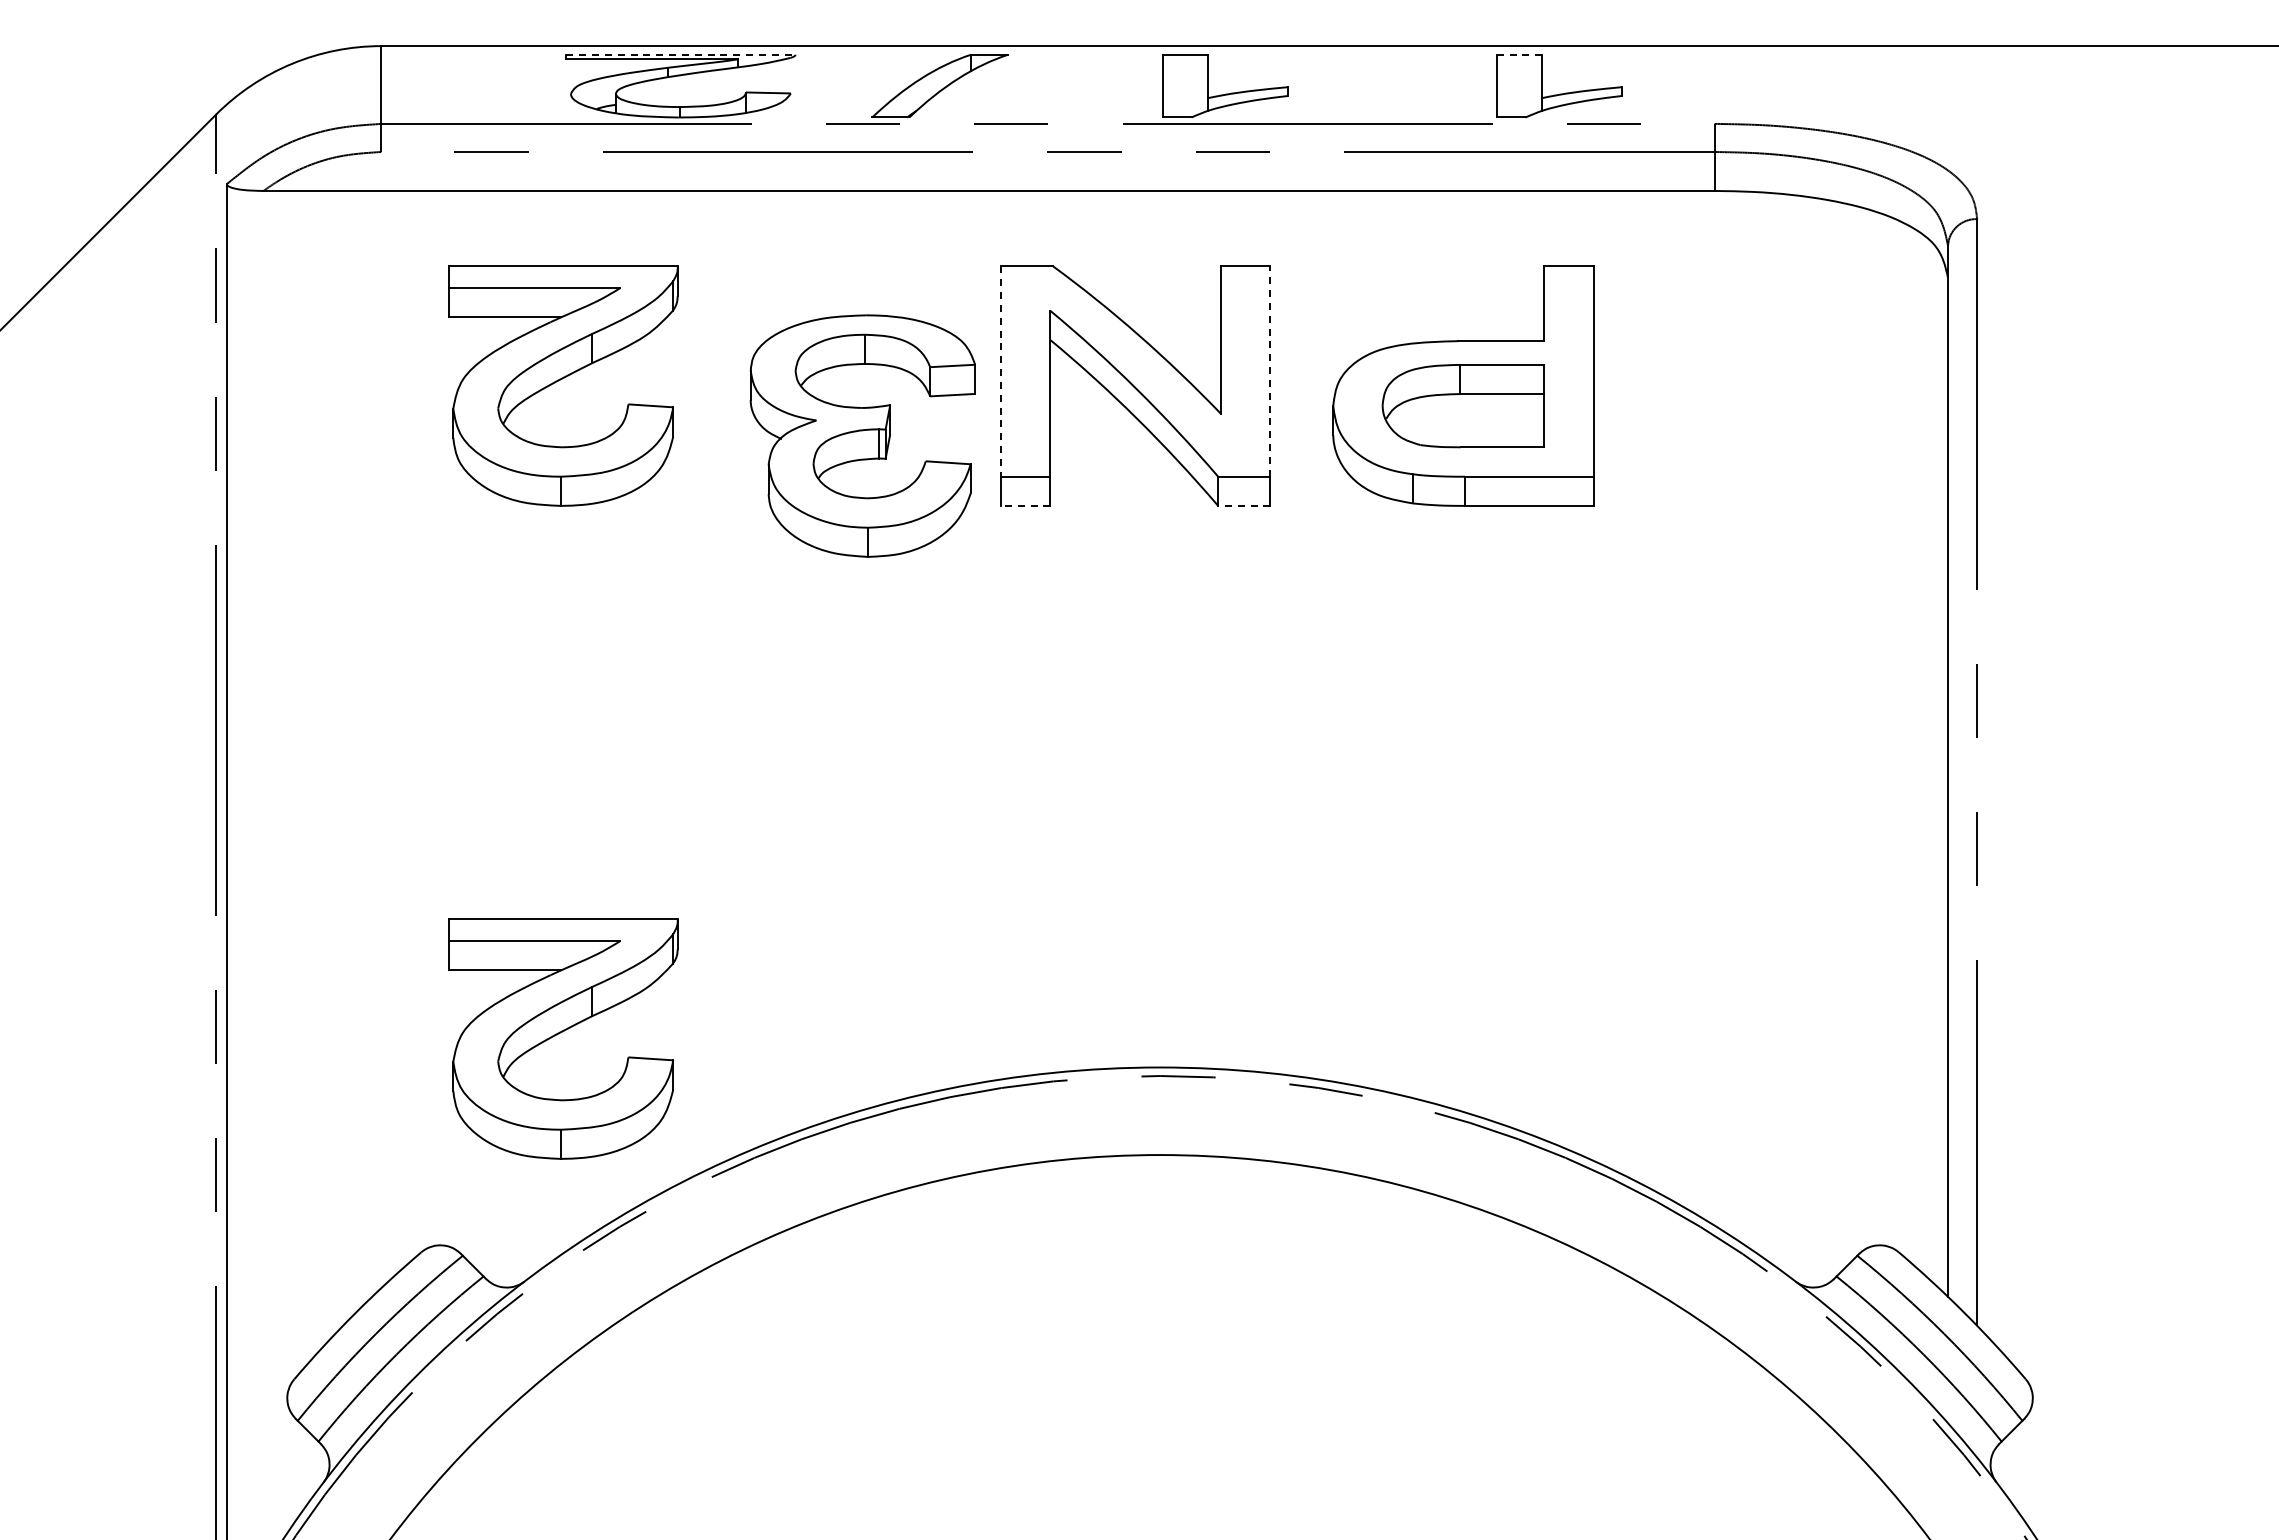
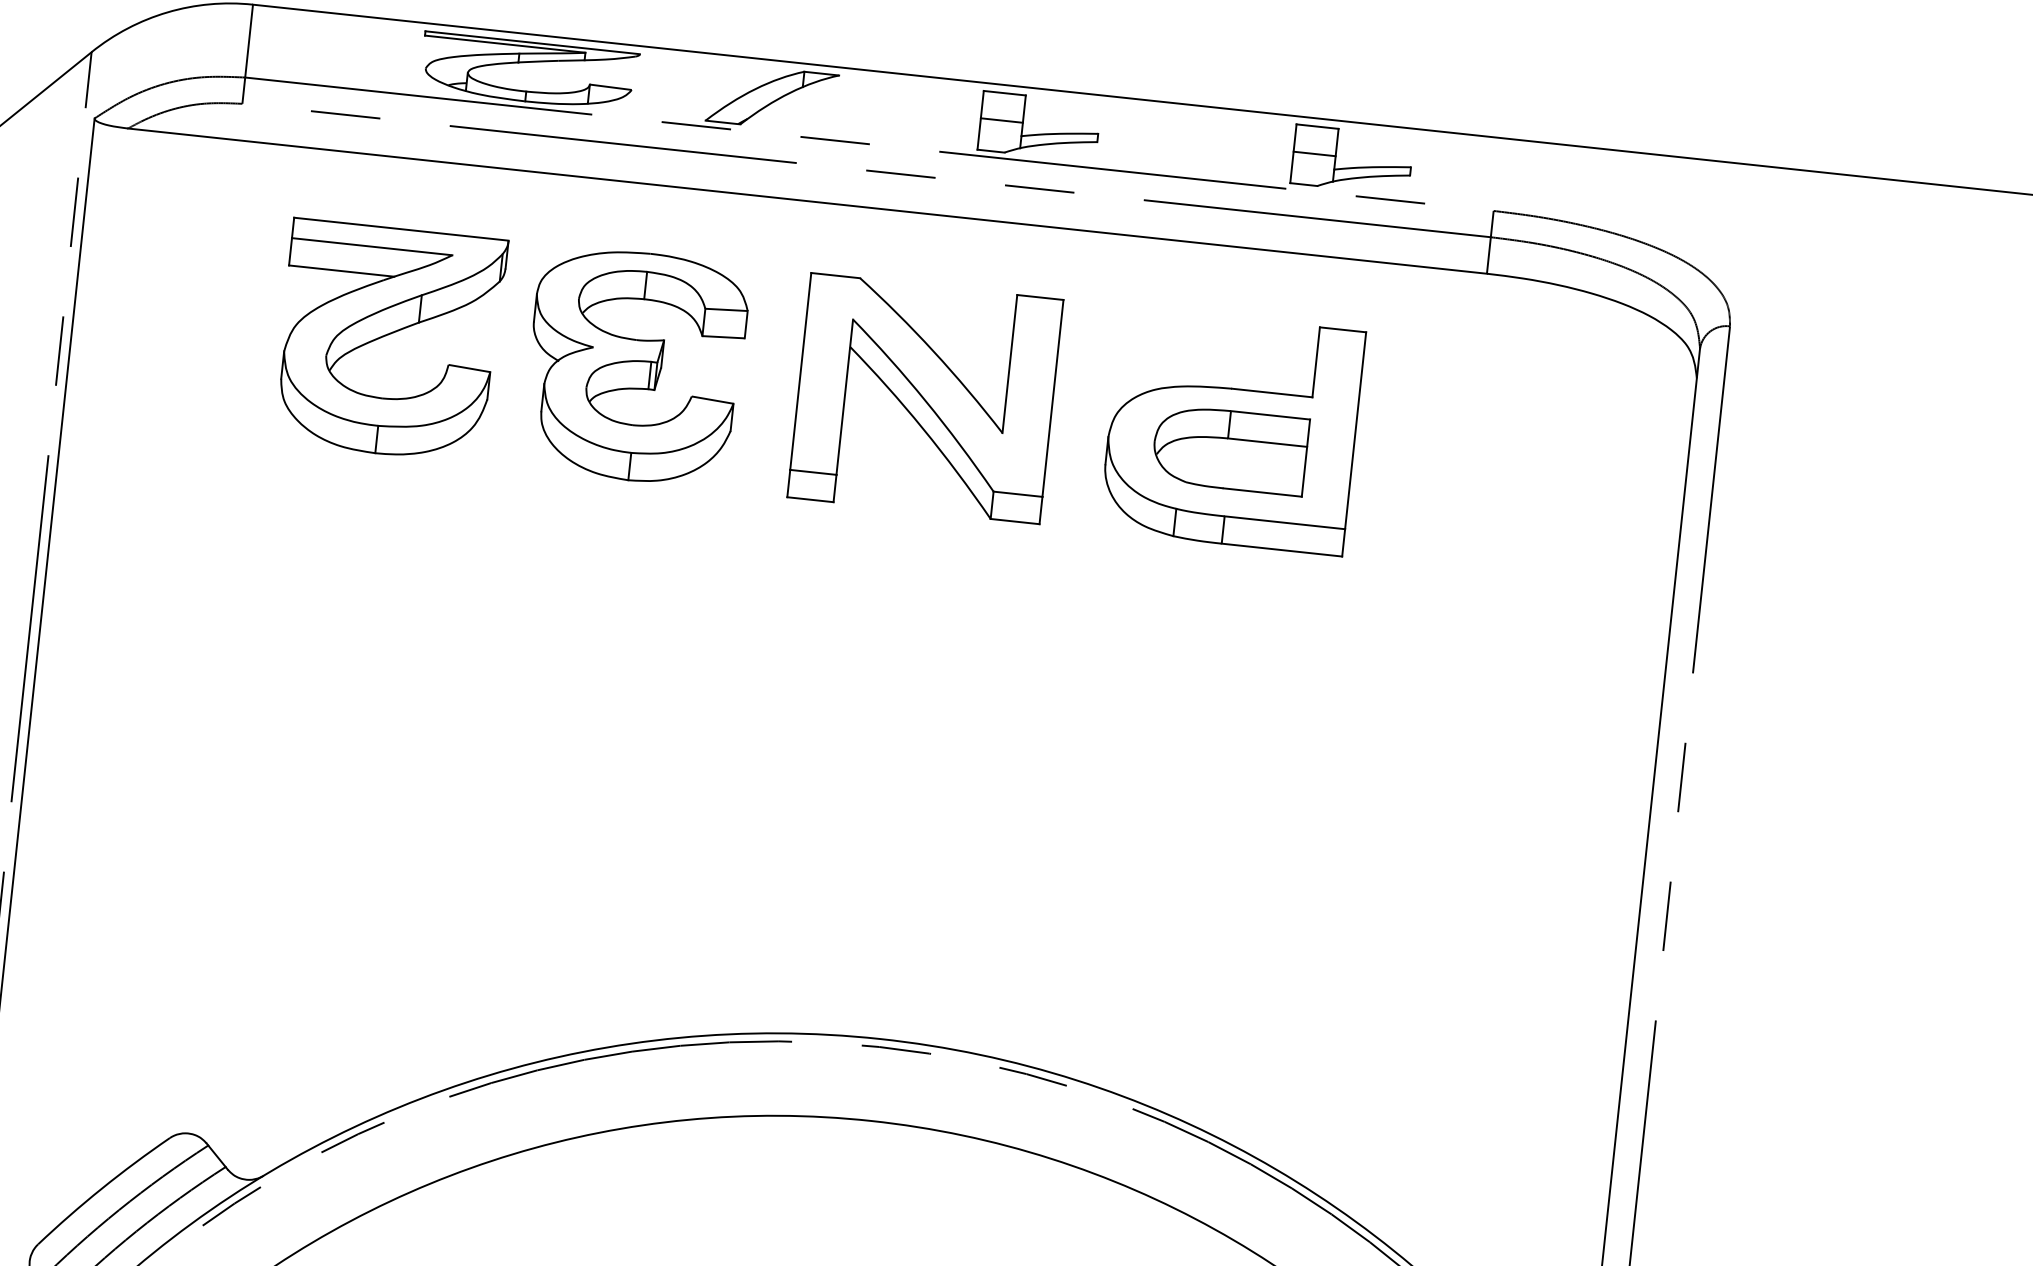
line: (681, 54) -> (533, 42), dashed -> solid
line: (1519, 54) -> (1317, 126), dashed -> solid
line: (1184, 83) -> (1001, 120), added
line: (1518, 83) -> (1314, 153), added
line: (1270, 371) -> (1053, 398), dashed -> solid
line: (1001, 372) -> (801, 372), dashed -> solid
part: (862, 435) -> (635, 365), moved
line: (1025, 505) -> (810, 499), dashed -> solid
line: (1243, 505) -> (1014, 521), dashed -> solid
part: (563, 1038) -> (324, 952), removed

